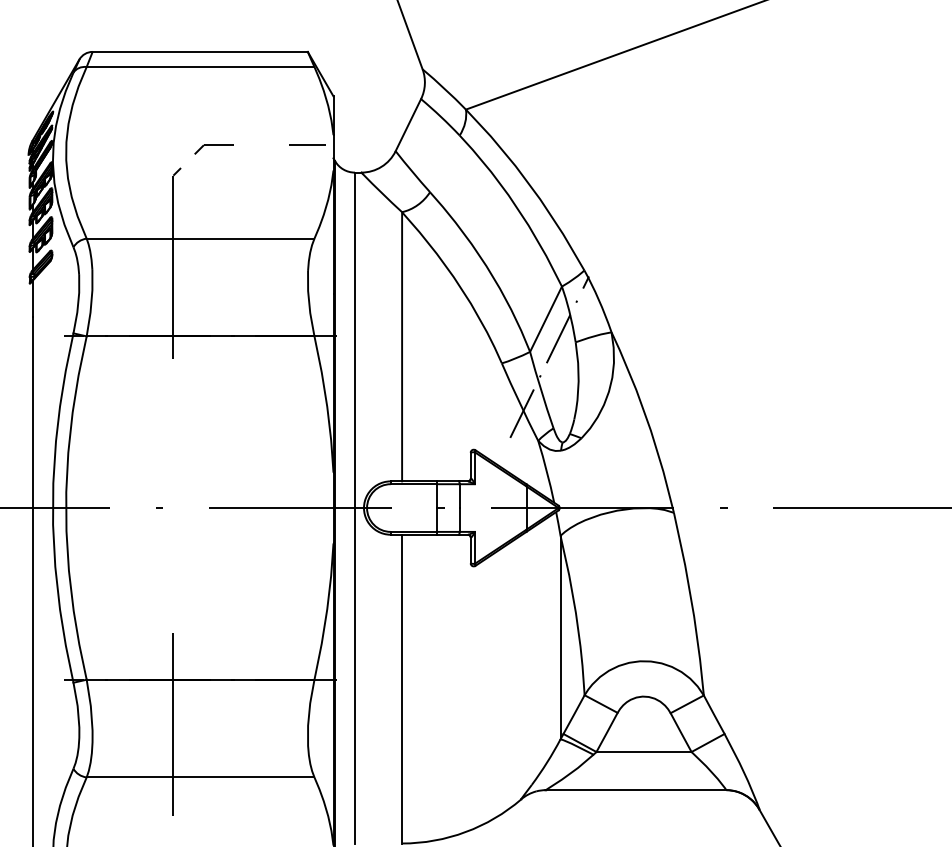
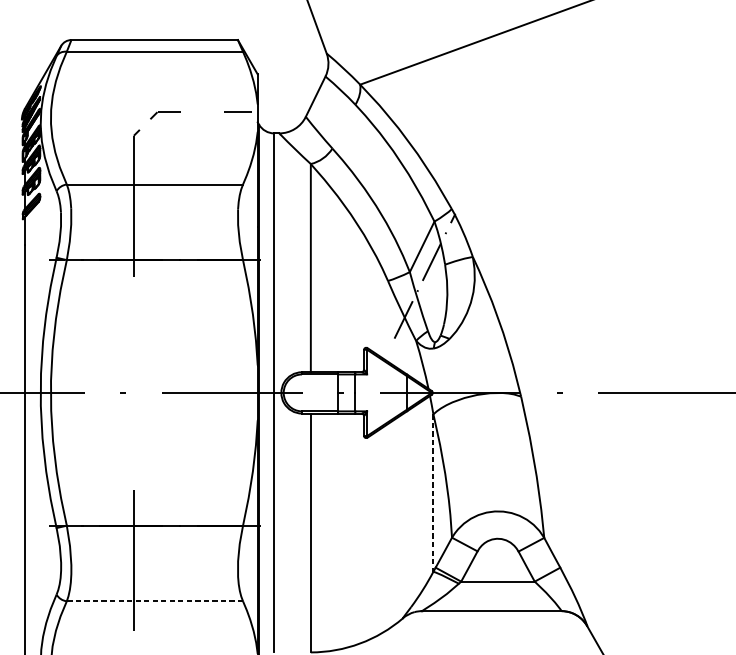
line: (560, 637) -> (433, 493), solid -> dashed
line: (200, 777) -> (154, 601), solid -> dashed

